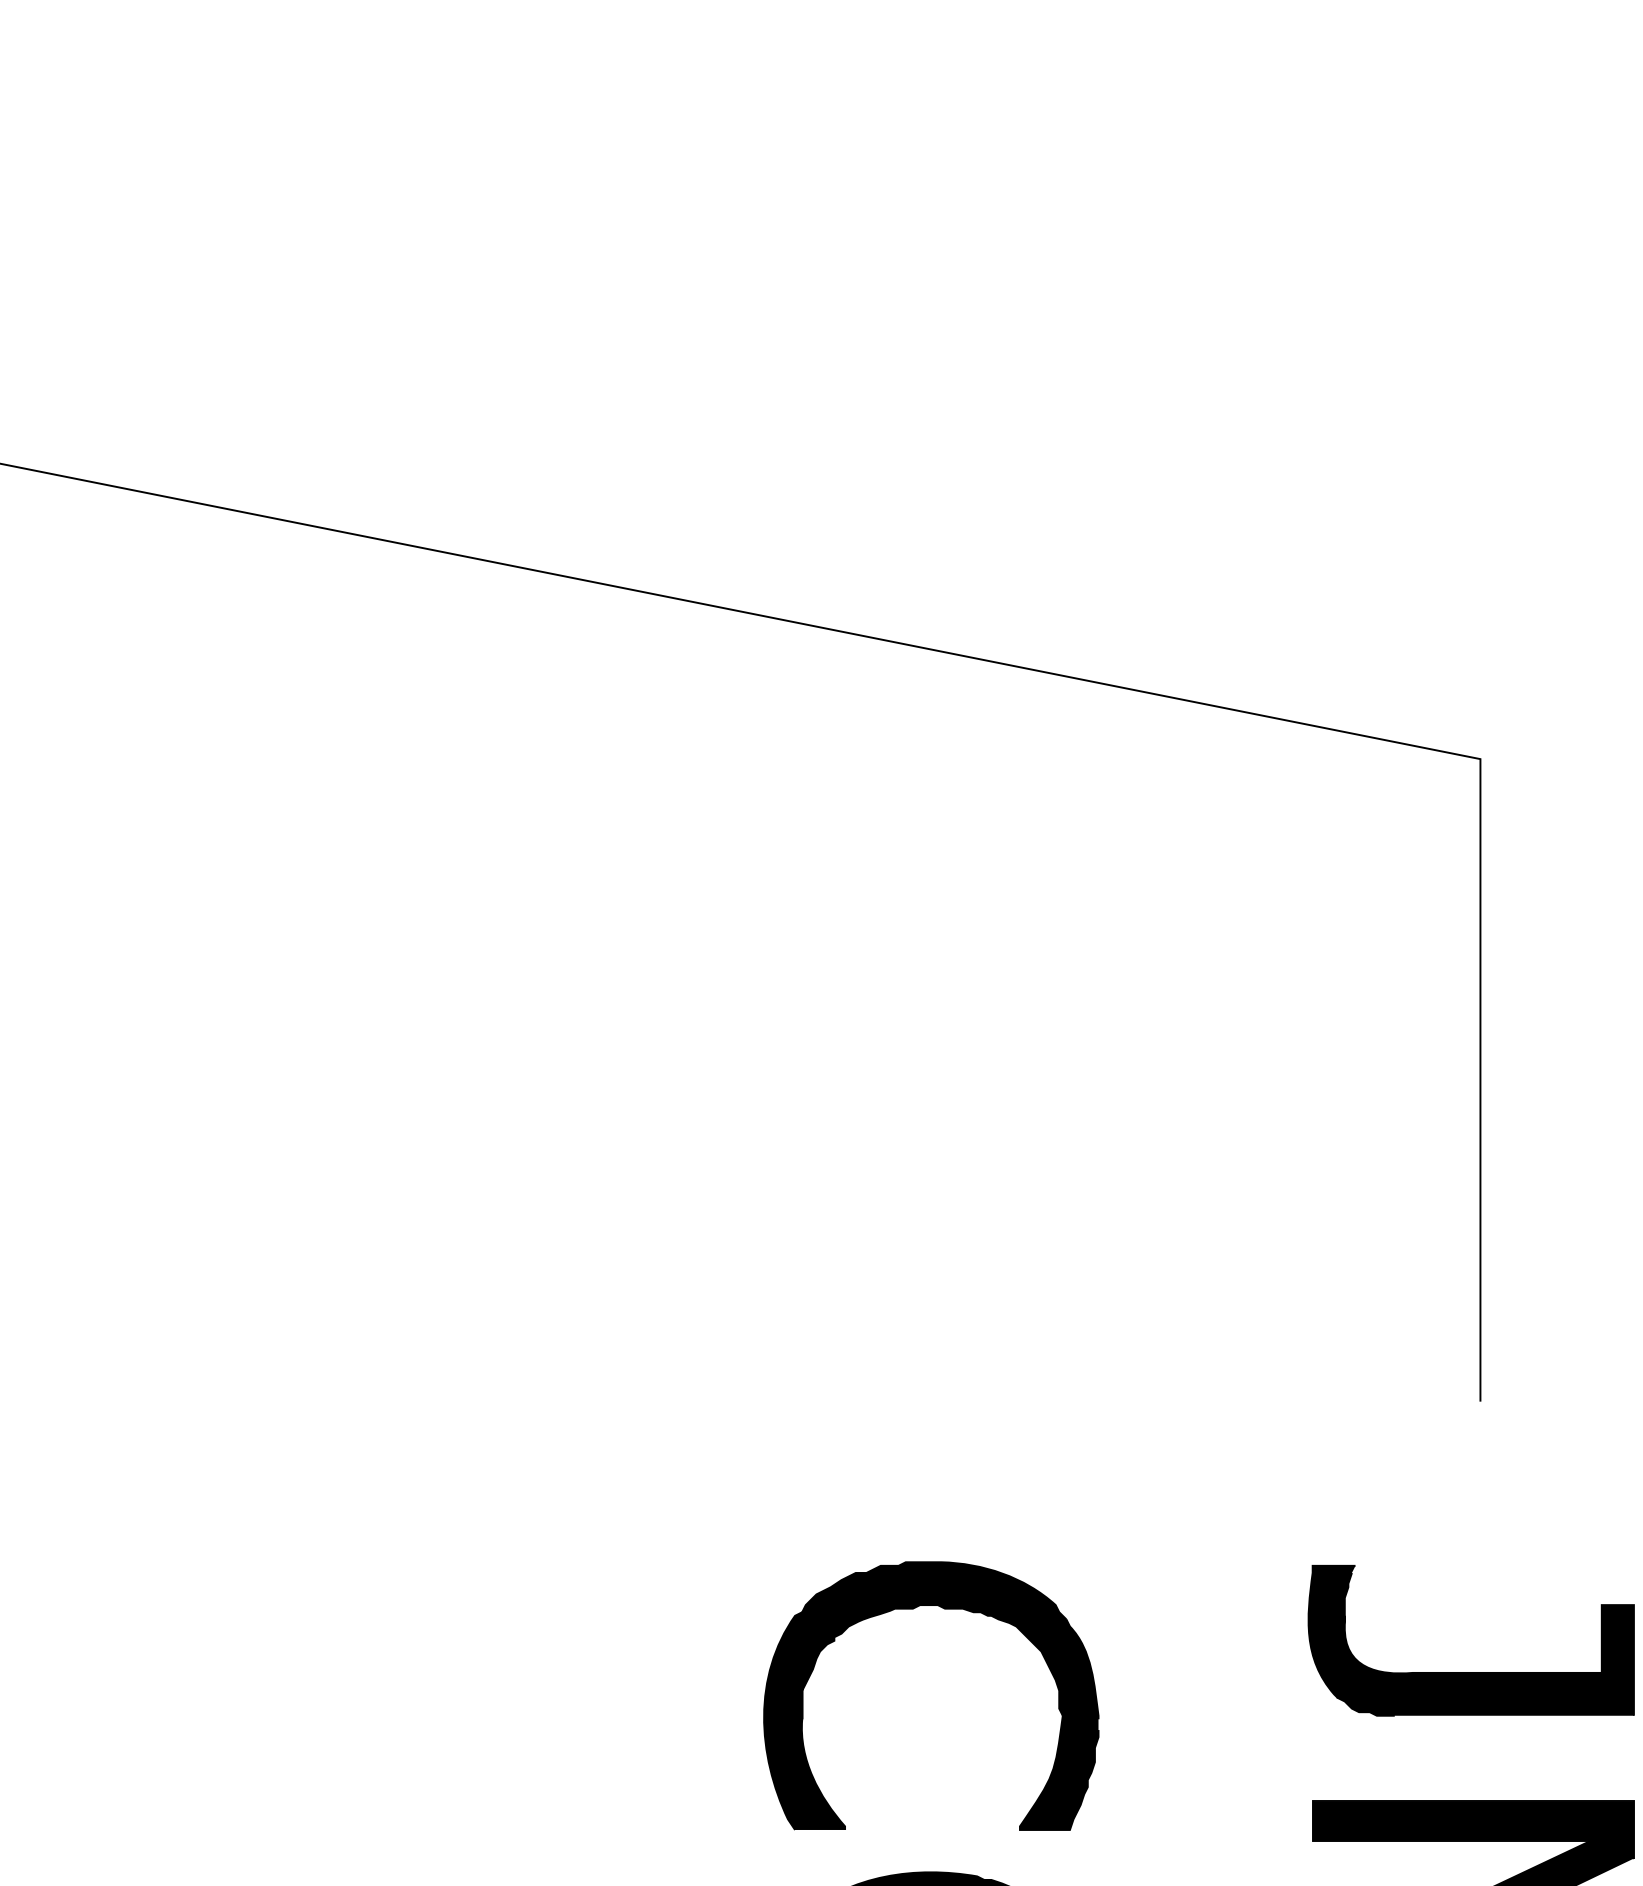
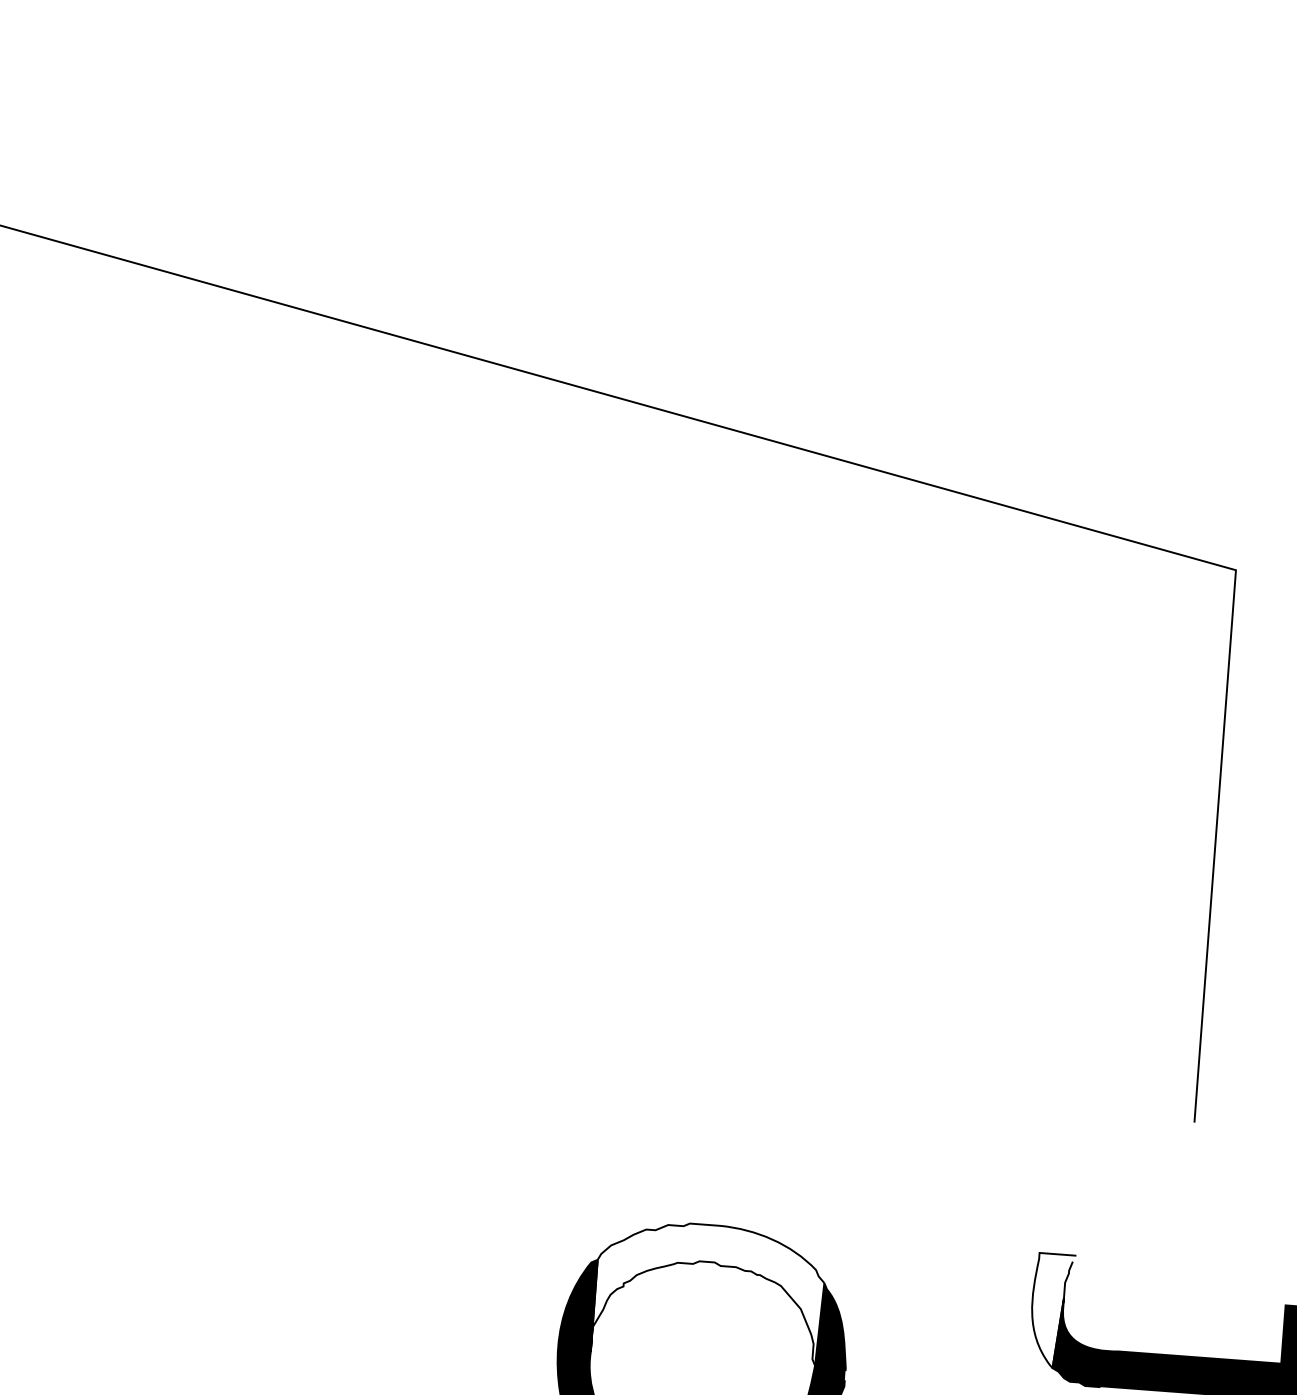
fill: (1331, 1631) -> (1051, 1310), removed
fill: (934, 1640) -> (709, 1292), removed

